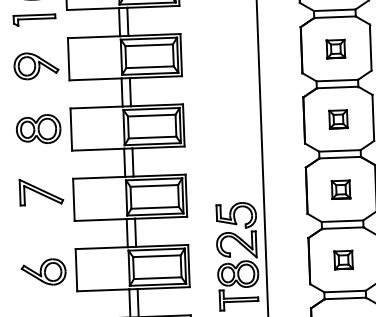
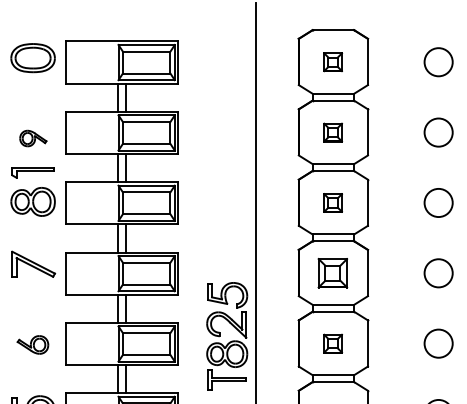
part: (34, 20) -> (32, 172), moved
part: (36, 65) -> (33, 138), size x0.6
part: (341, 189) -> (333, 273), size x1.6
part: (43, 271) -> (32, 344), size x0.7

